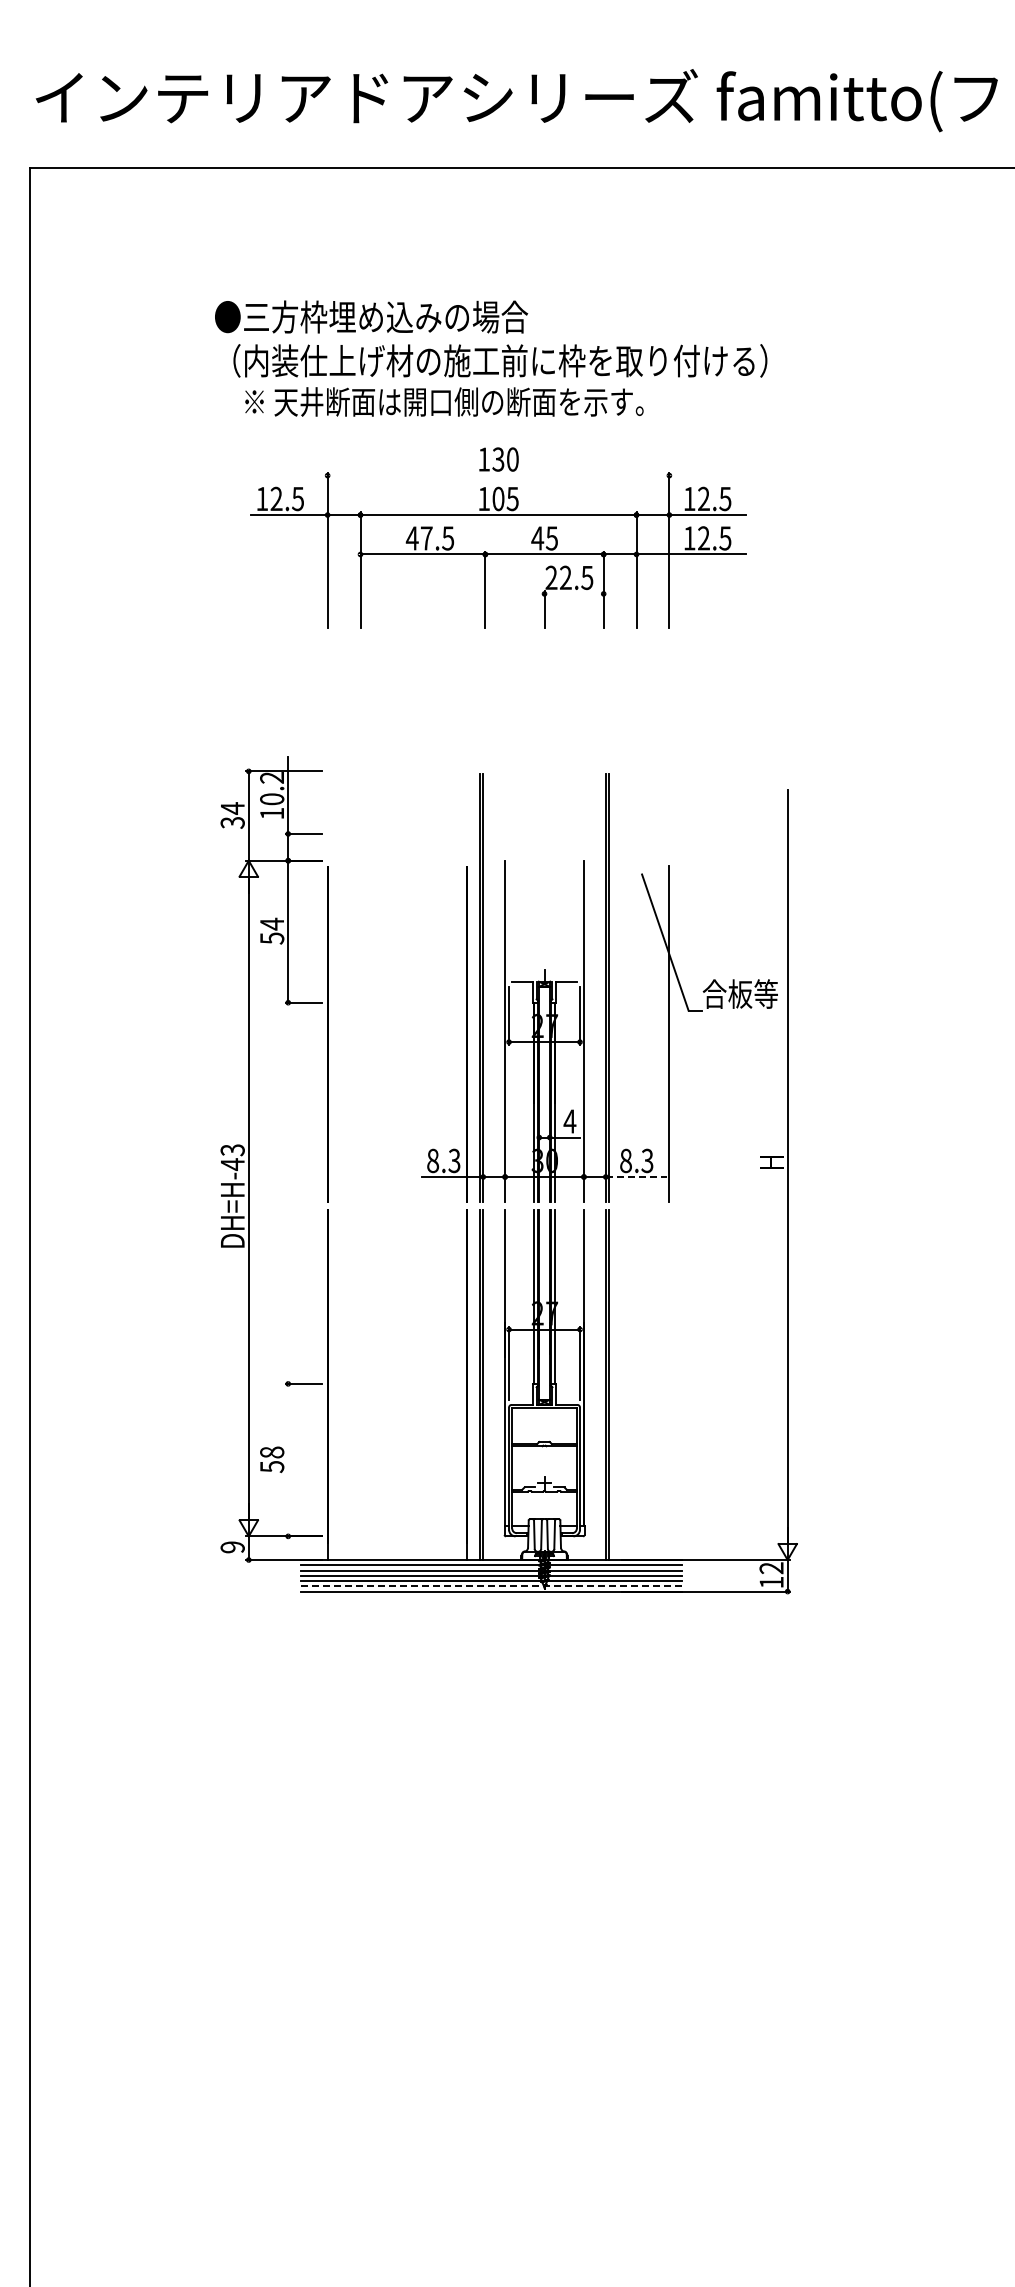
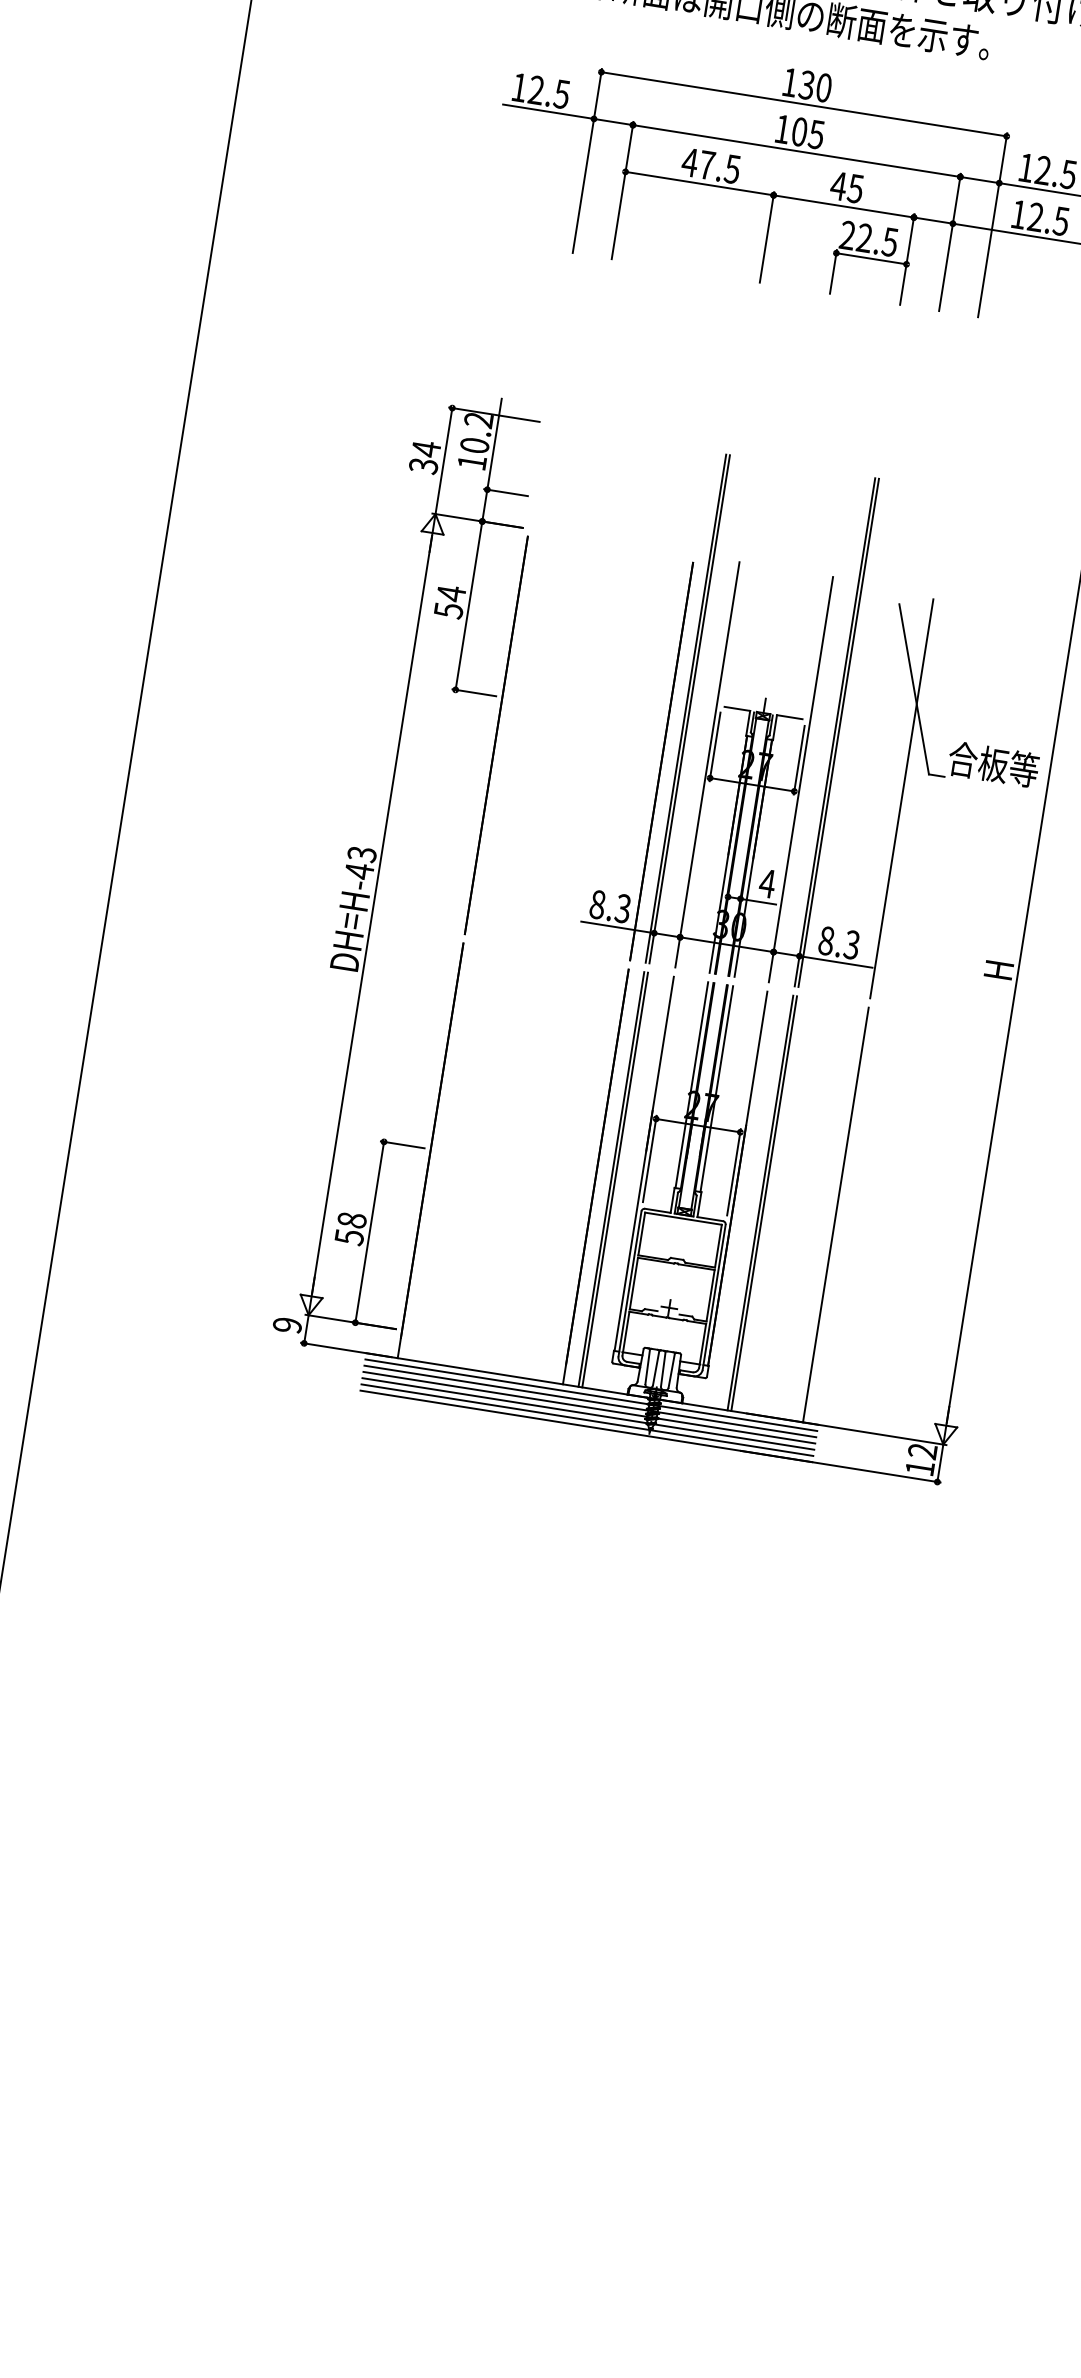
line: (498, 475) -> (804, 104), added
line: (573, 593) -> (870, 258), added
line: (636, 1177) -> (835, 962), dashed -> solid
line: (669, 1385) -> (835, 1215), added
line: (288, 1459) -> (370, 1231), added
line: (492, 1586) -> (588, 1420), dashed -> solid

